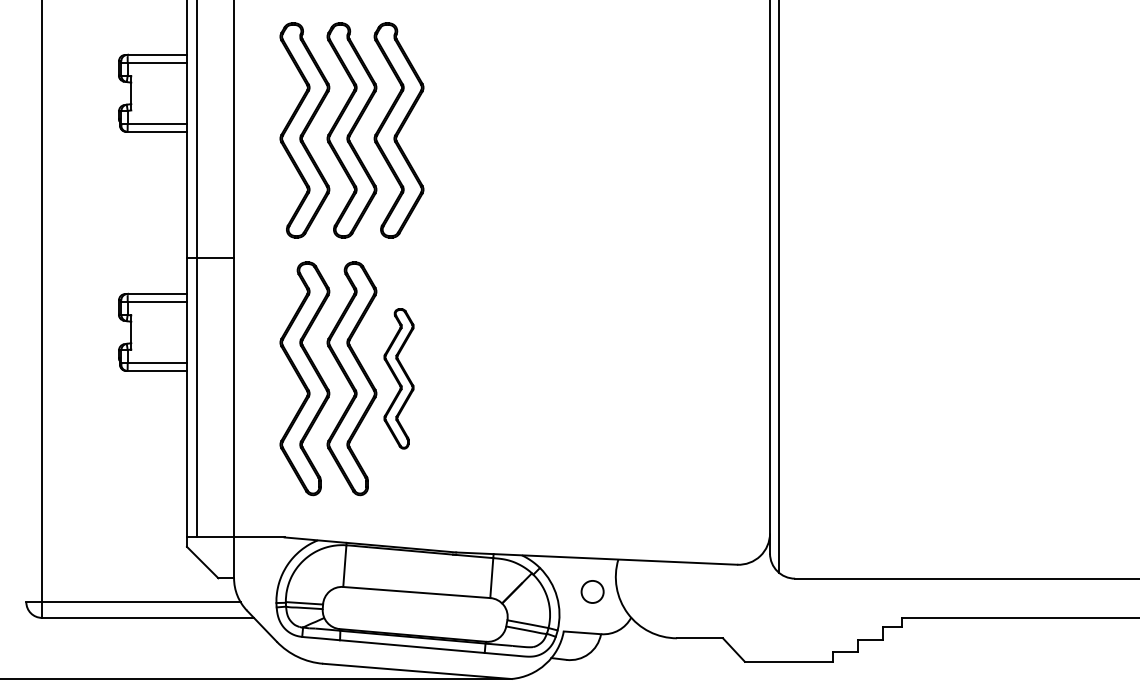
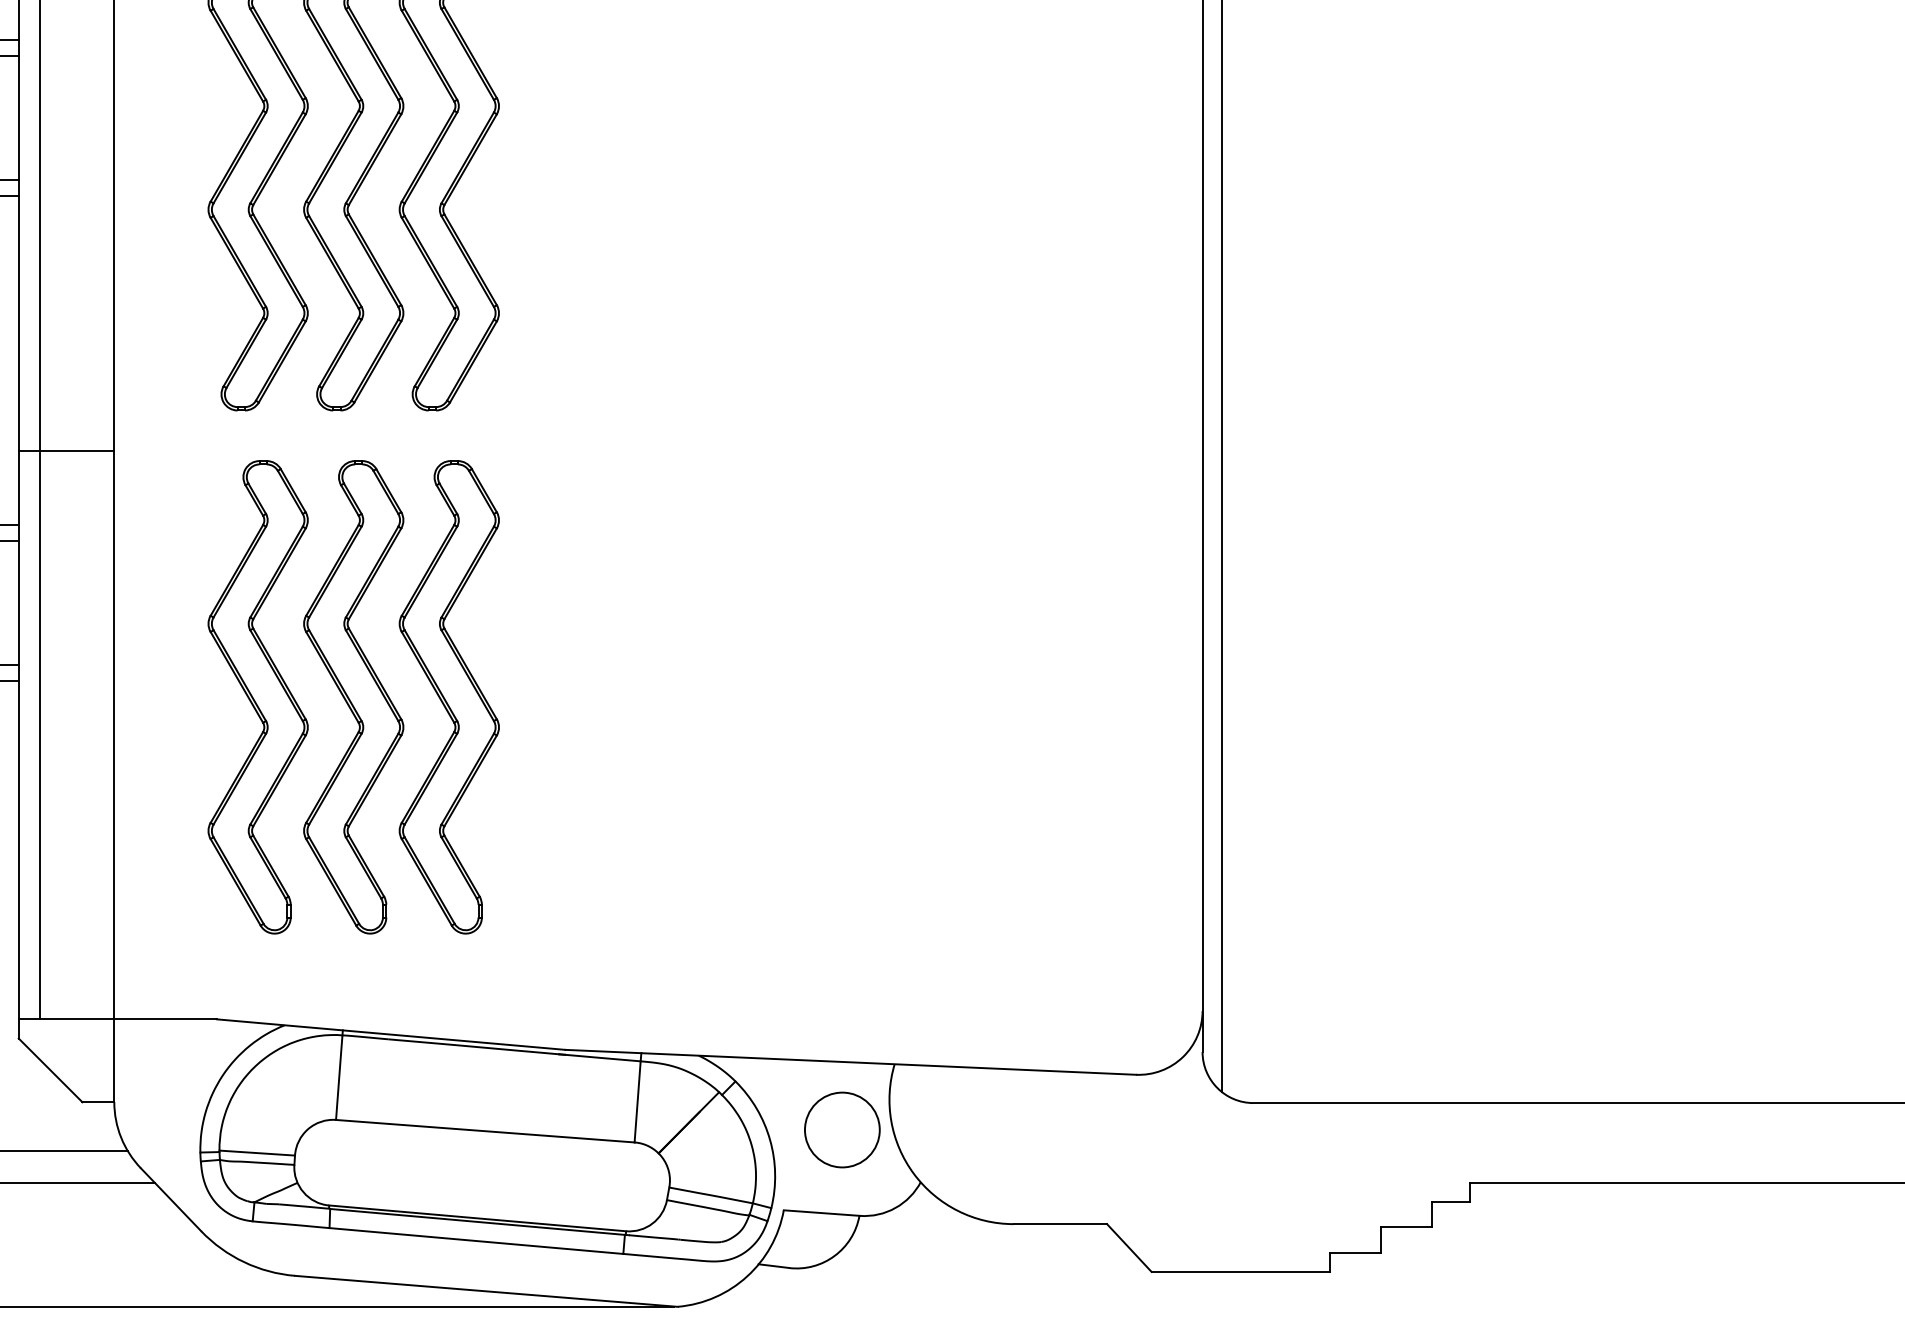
part: (398, 378) -> (448, 696), size x1.67
circle: (592, 591) -> (842, 1129), size x1.67

